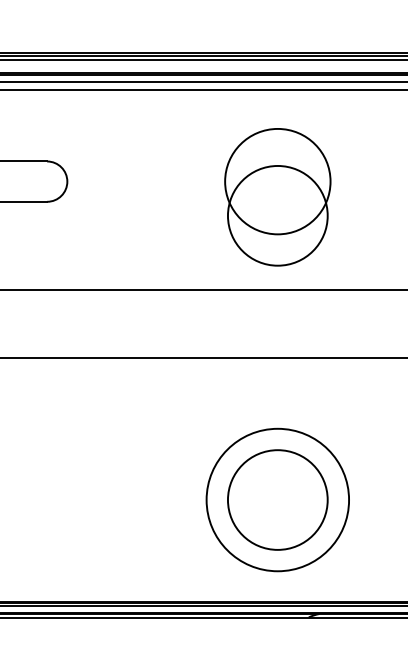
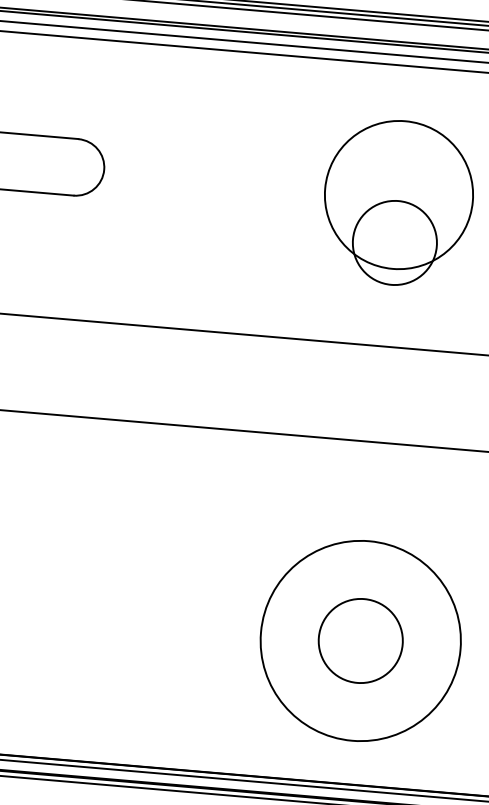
circle: (277, 215) -> (394, 242), size x0.6
circle: (277, 499) -> (360, 640), size x0.6

